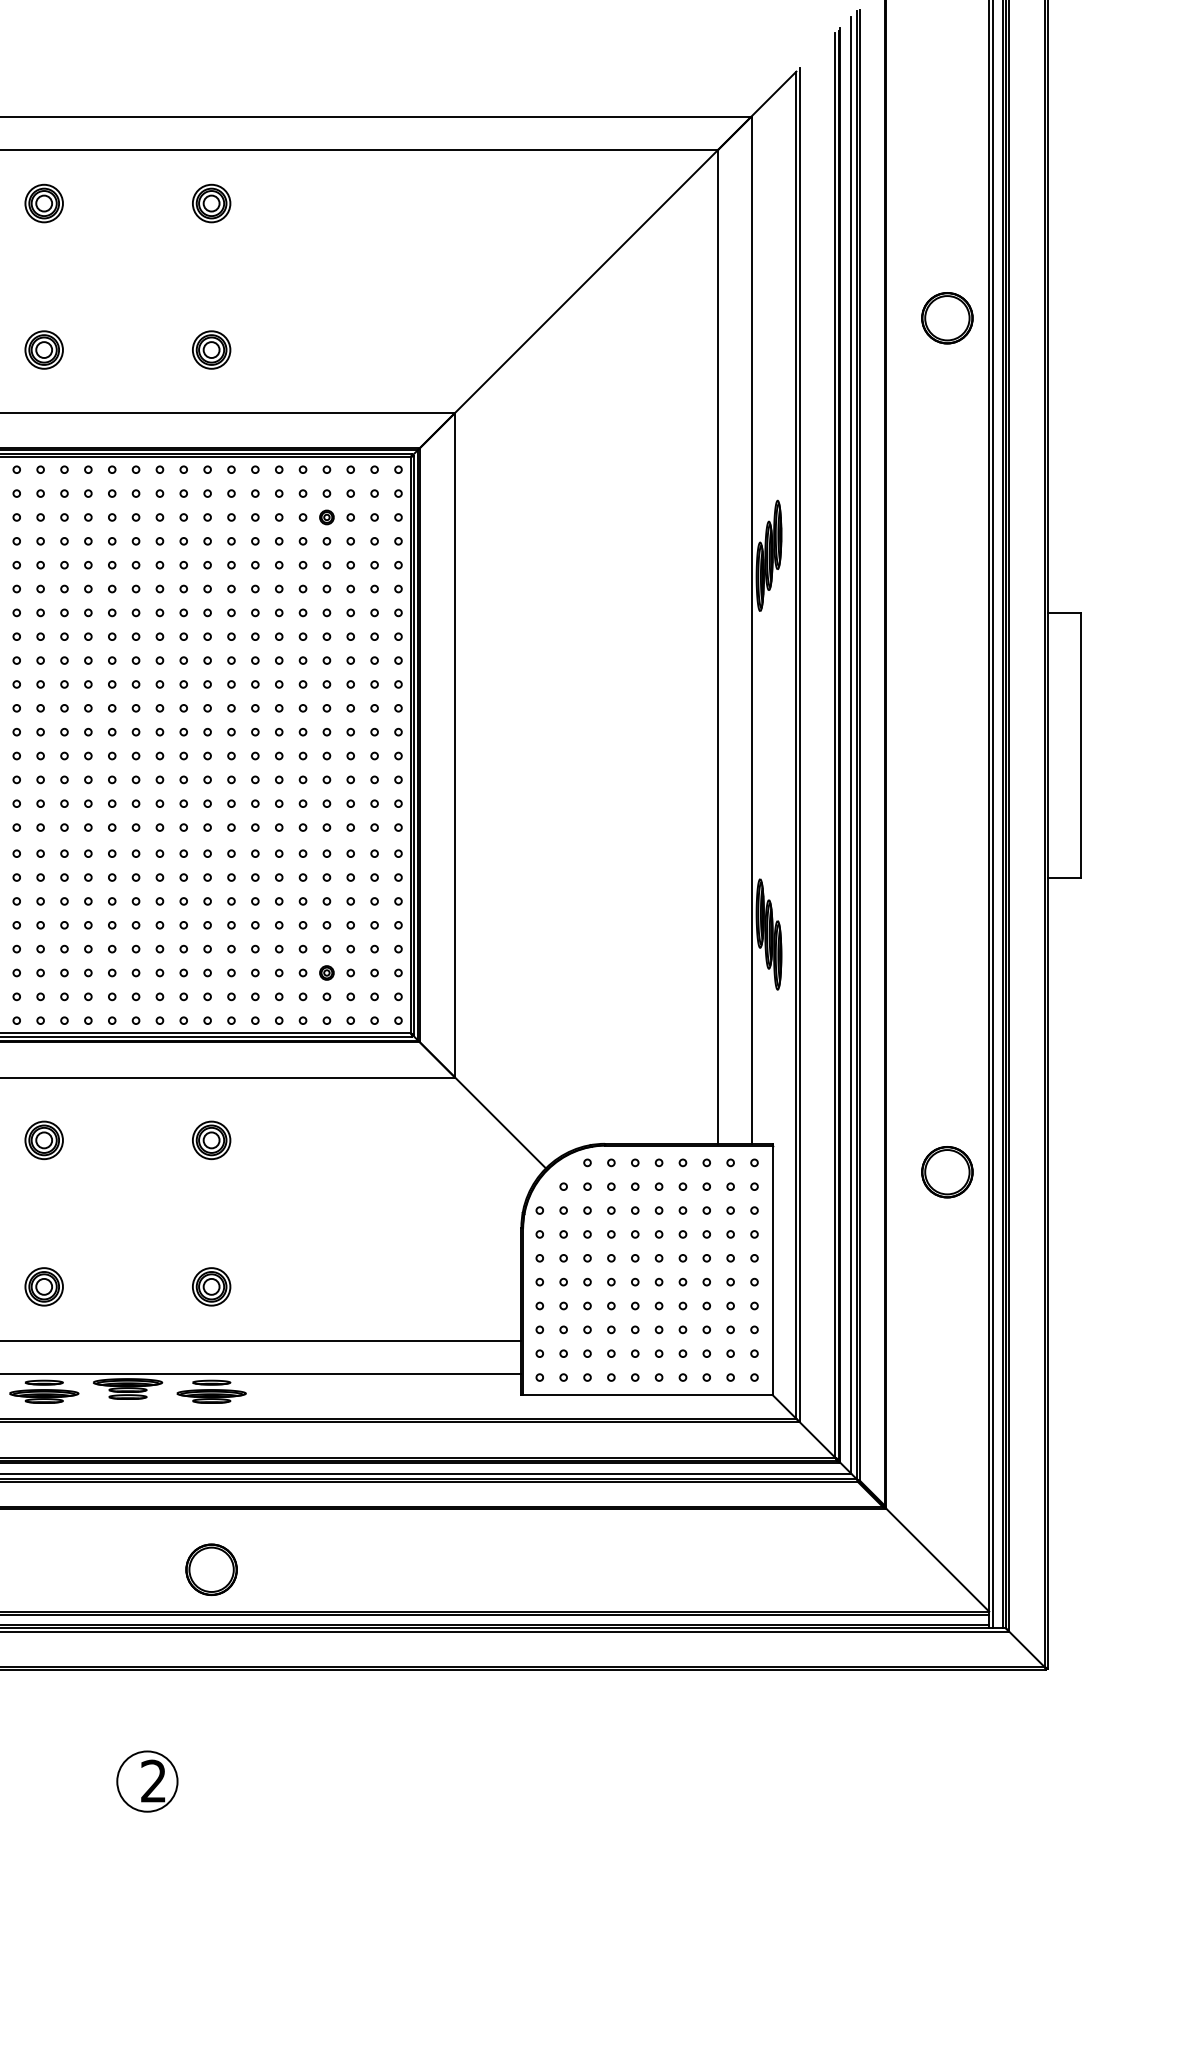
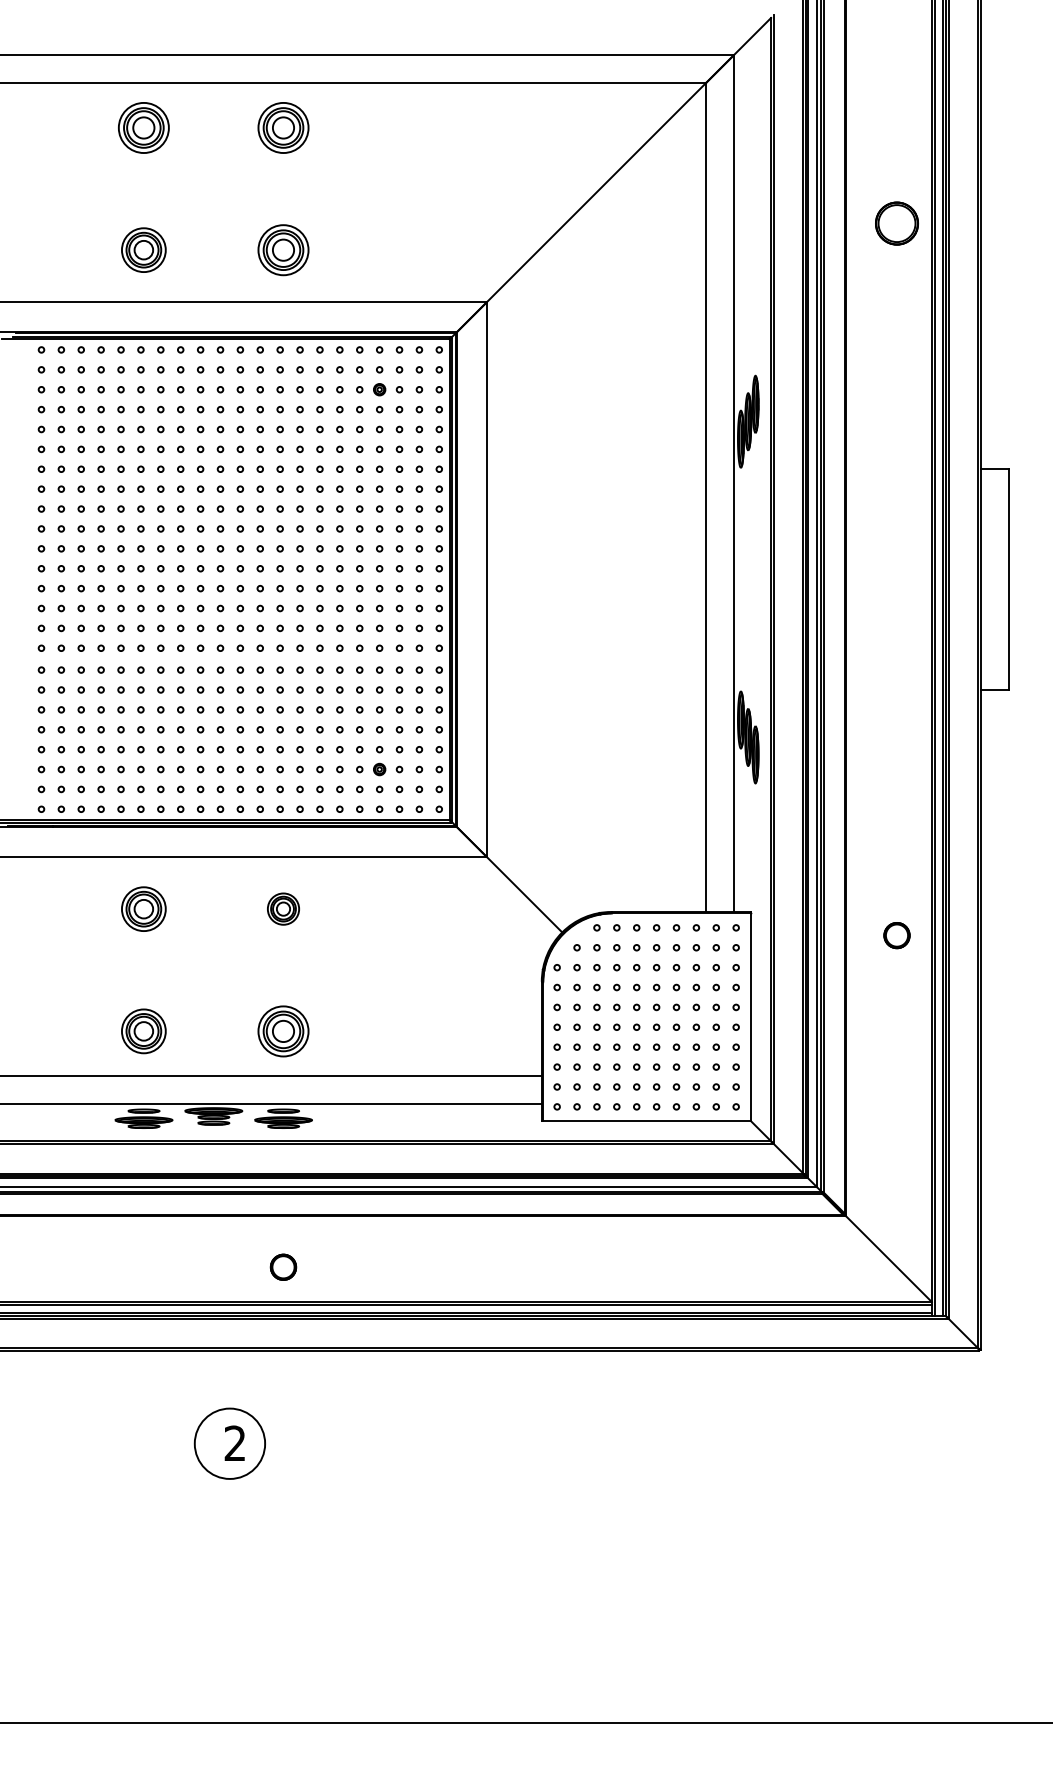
part: (43, 202) -> (143, 127), size x1.6
part: (211, 202) -> (283, 127), size x1.6
part: (43, 349) -> (143, 249), size x1.4
part: (211, 349) -> (283, 249), size x1.6
part: (43, 1139) -> (143, 908), size x1.4
part: (946, 1172) -> (896, 935), size x0.6
part: (43, 1285) -> (143, 1030), size x1.4
part: (211, 1285) -> (283, 1030), size x1.6
part: (211, 1570) -> (283, 1267), size x0.6
circle: (146, 1781) -> (229, 1443), size x1.4

